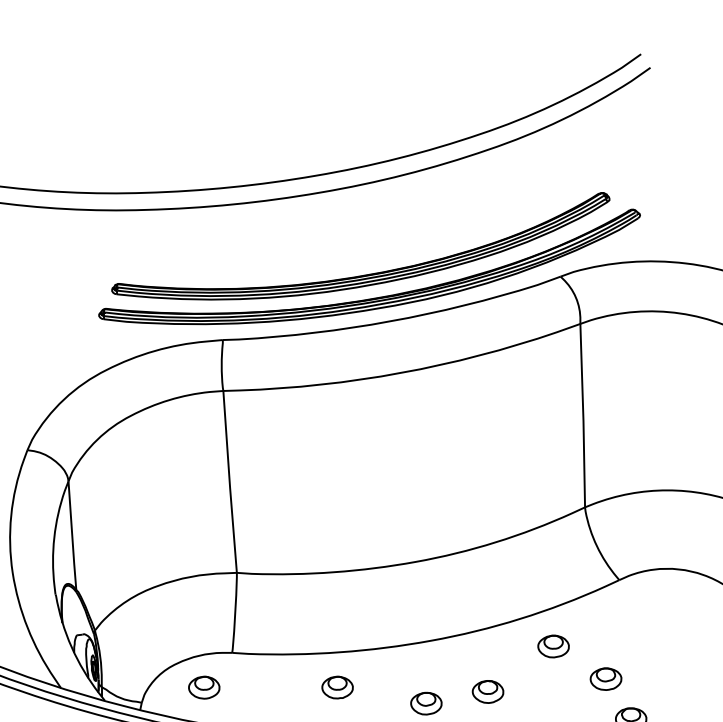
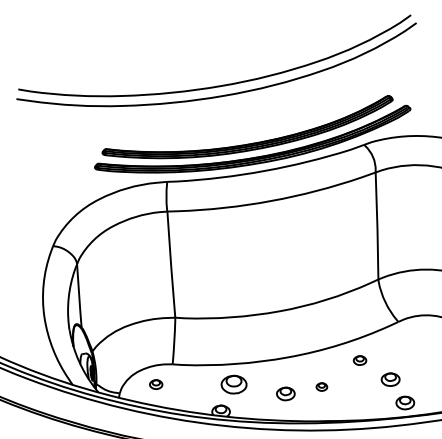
part: (552, 646) -> (359, 360), size x0.7
part: (202, 687) -> (155, 384), size x0.7
part: (336, 687) -> (233, 384), size x1.4
part: (487, 690) -> (321, 386), size x0.6

